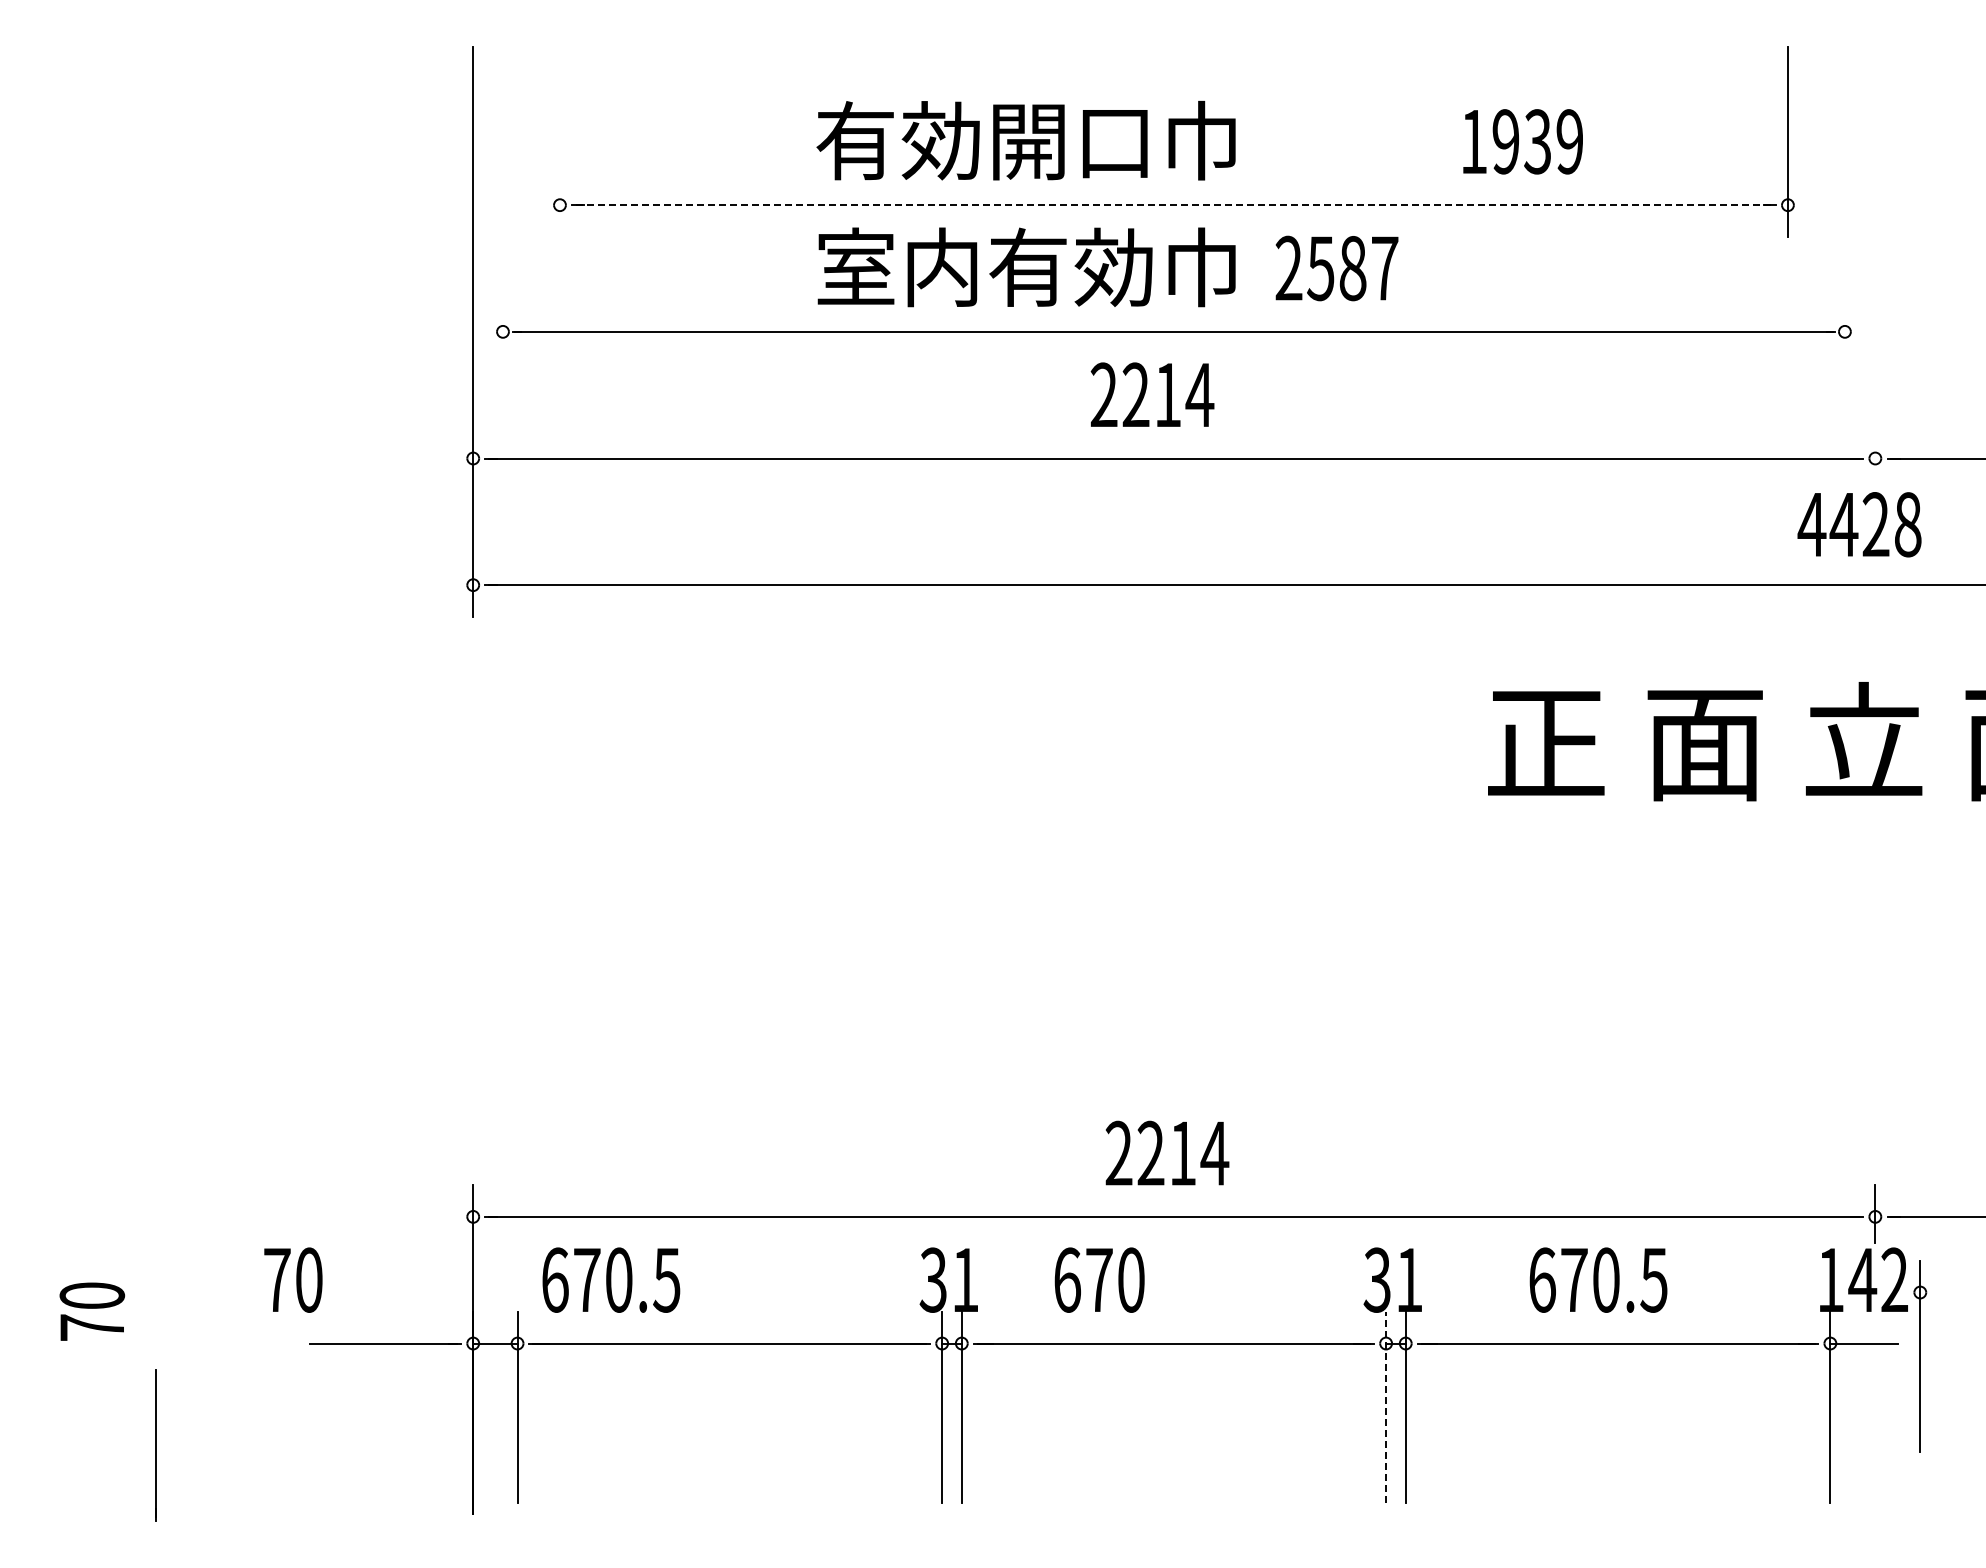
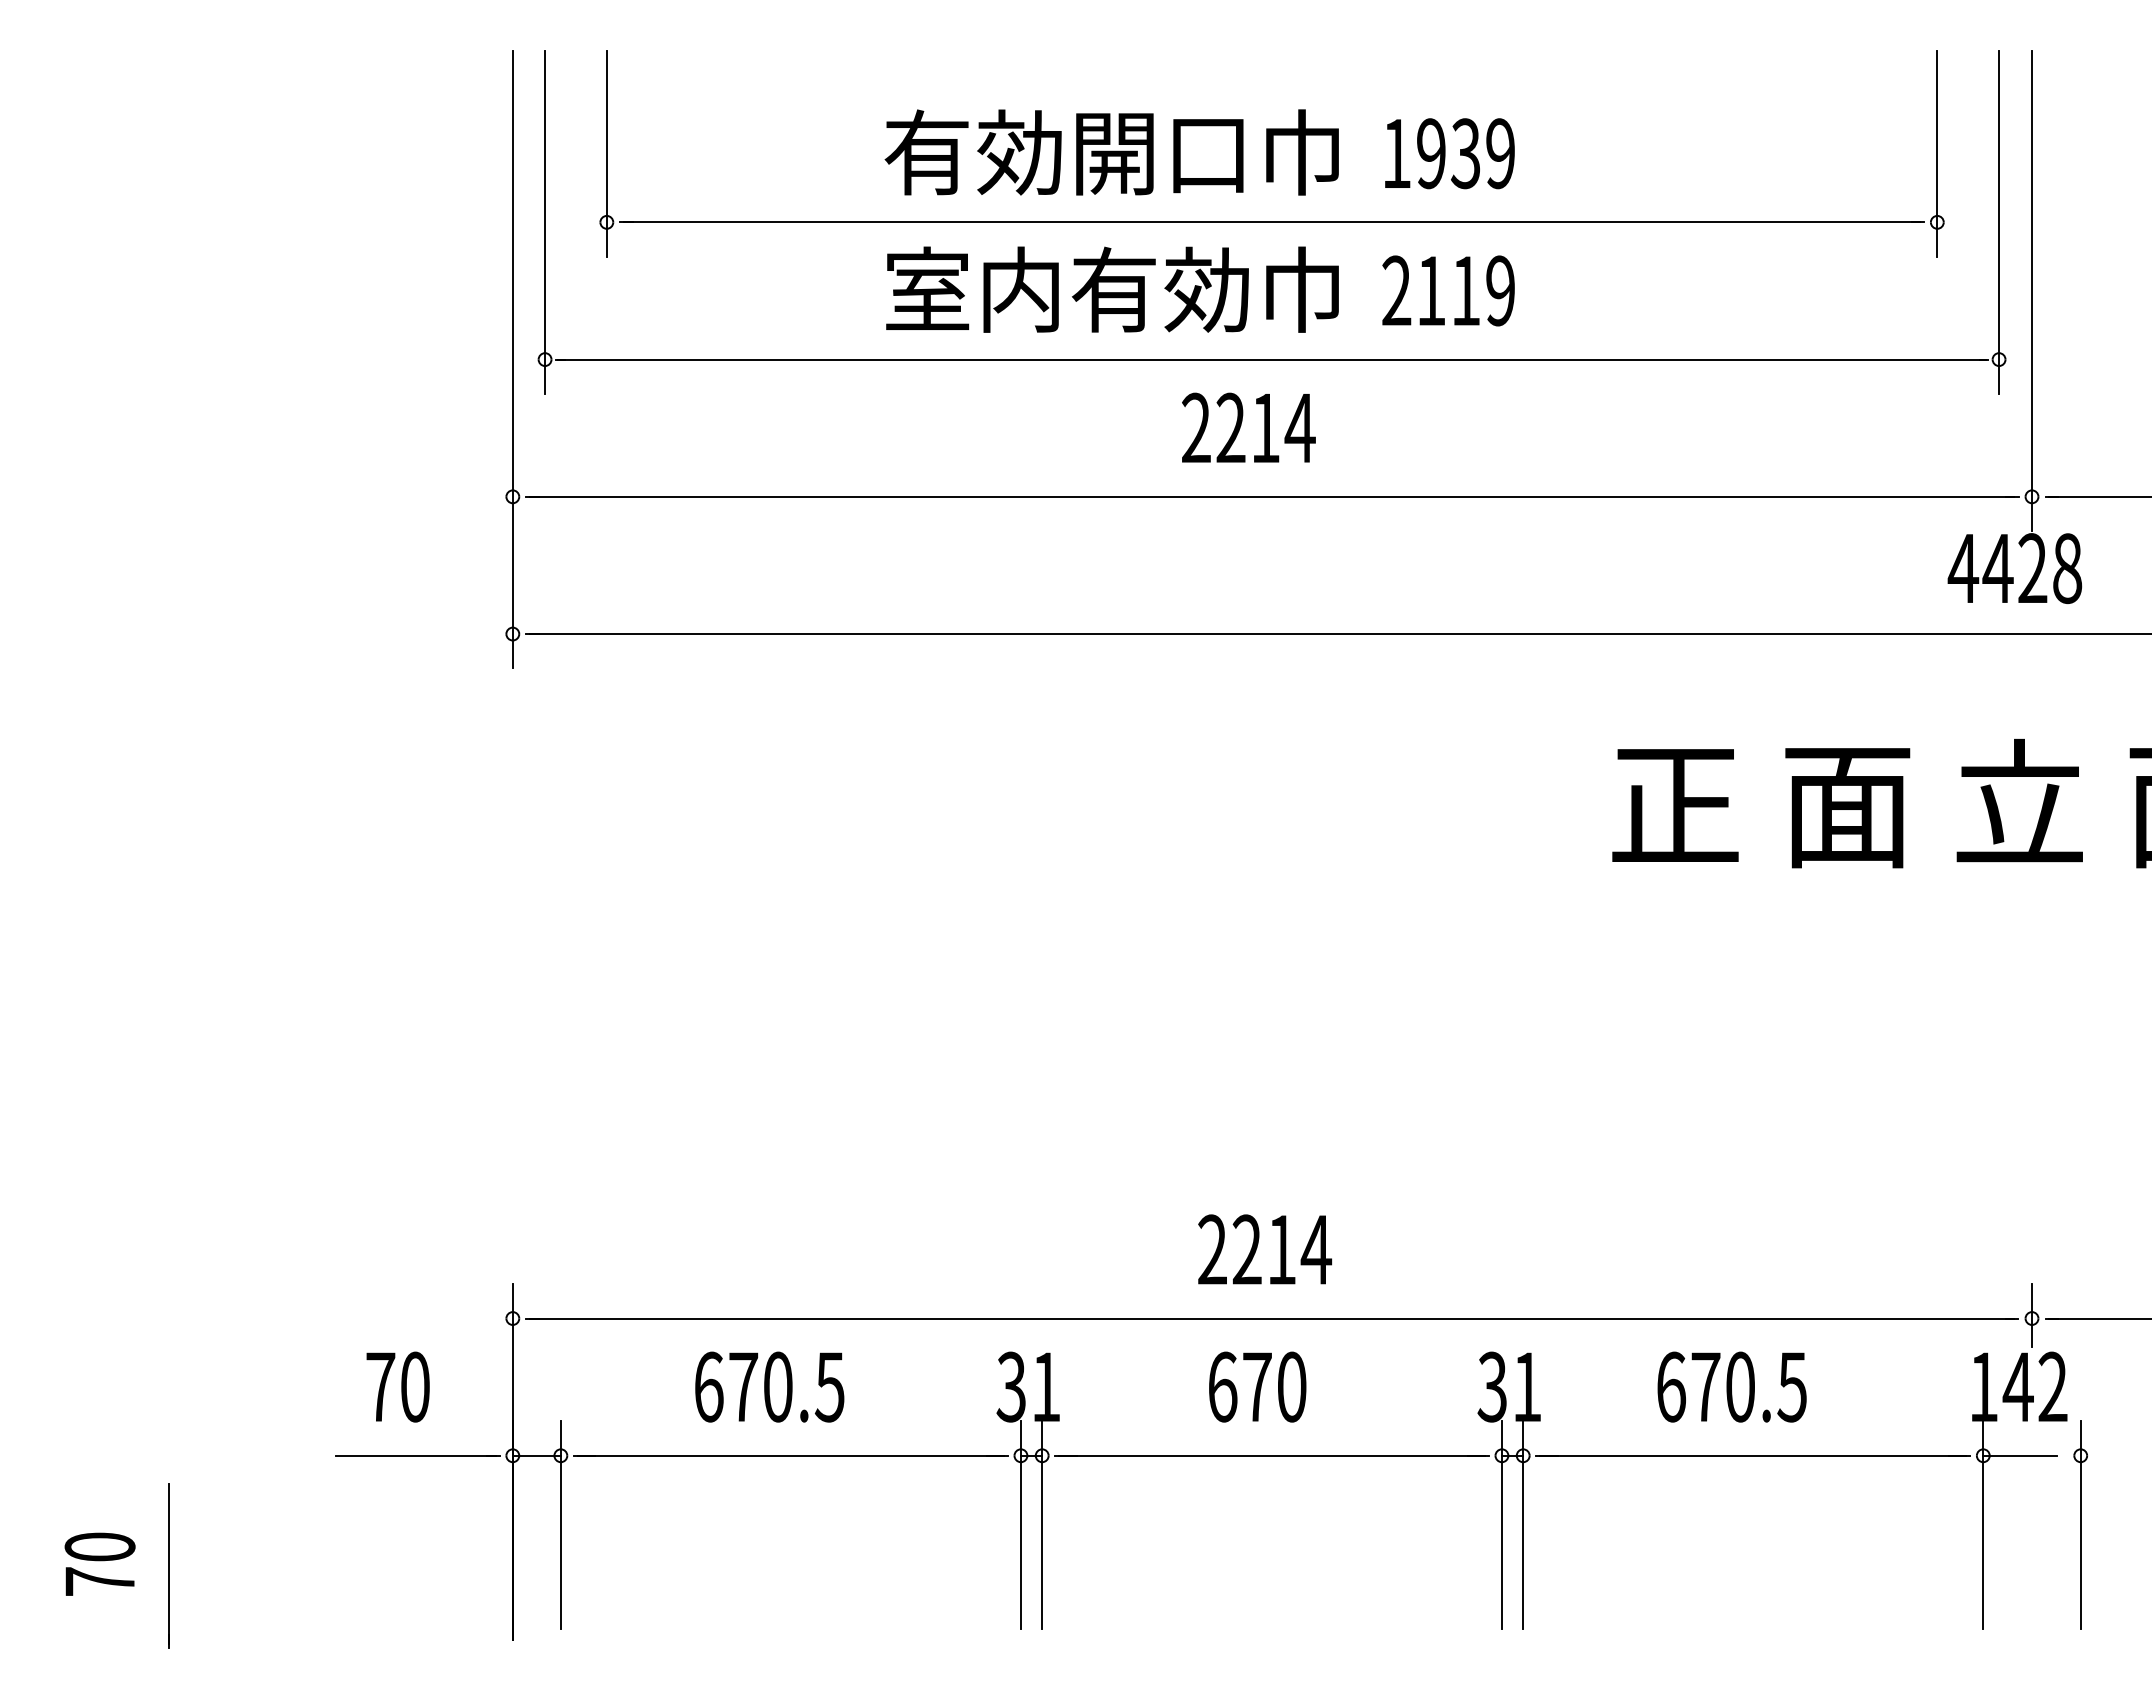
line: (559, 141) -> (606, 153), added
text: (1522, 141) -> (1449, 153), moved
line: (502, 204) -> (544, 221), added
line: (1844, 204) -> (1998, 221), added
line: (1174, 205) -> (1272, 222), dashed -> solid
text: (1352, 268) -> (1465, 290), 2587 -> 2119
line: (1875, 268) -> (2032, 290), added
text: (293, 1279) -> (398, 1386), moved
text: (611, 1279) -> (769, 1386), moved
text: (1099, 1279) -> (1257, 1386), moved
text: (92, 1311) -> (100, 1564), moved
part: (1920, 1356) -> (2080, 1525), moved
line: (1386, 1407) -> (1502, 1525), dashed -> solid

